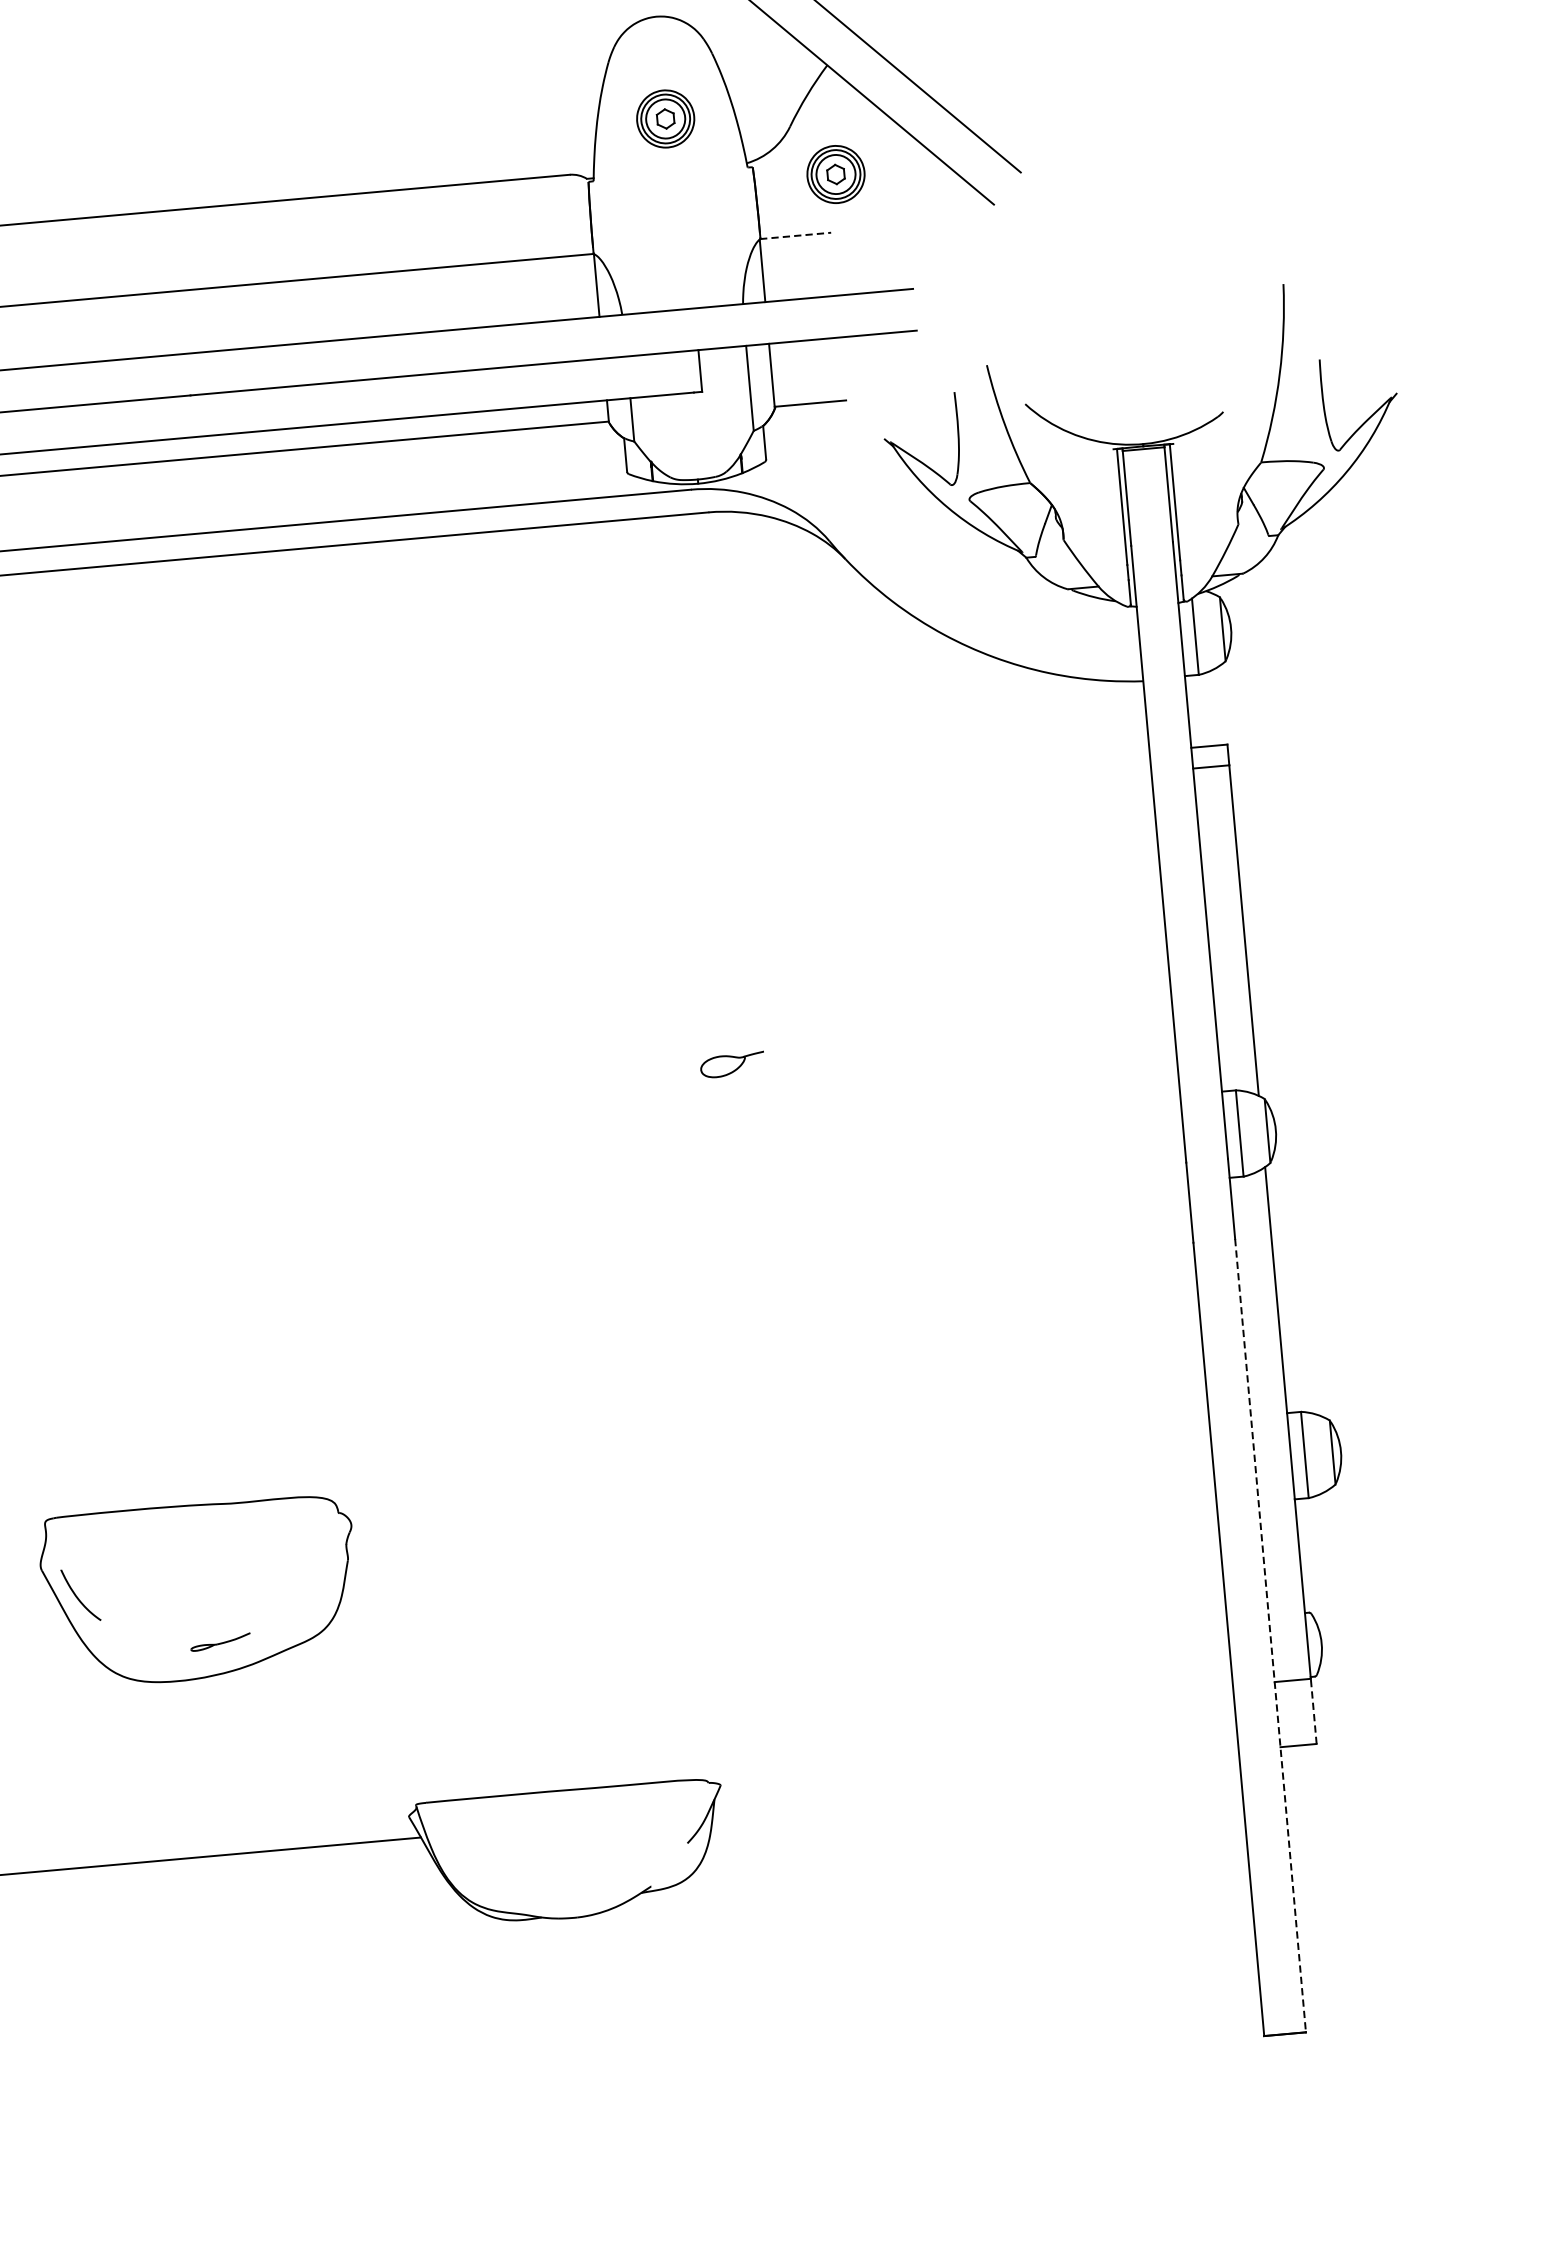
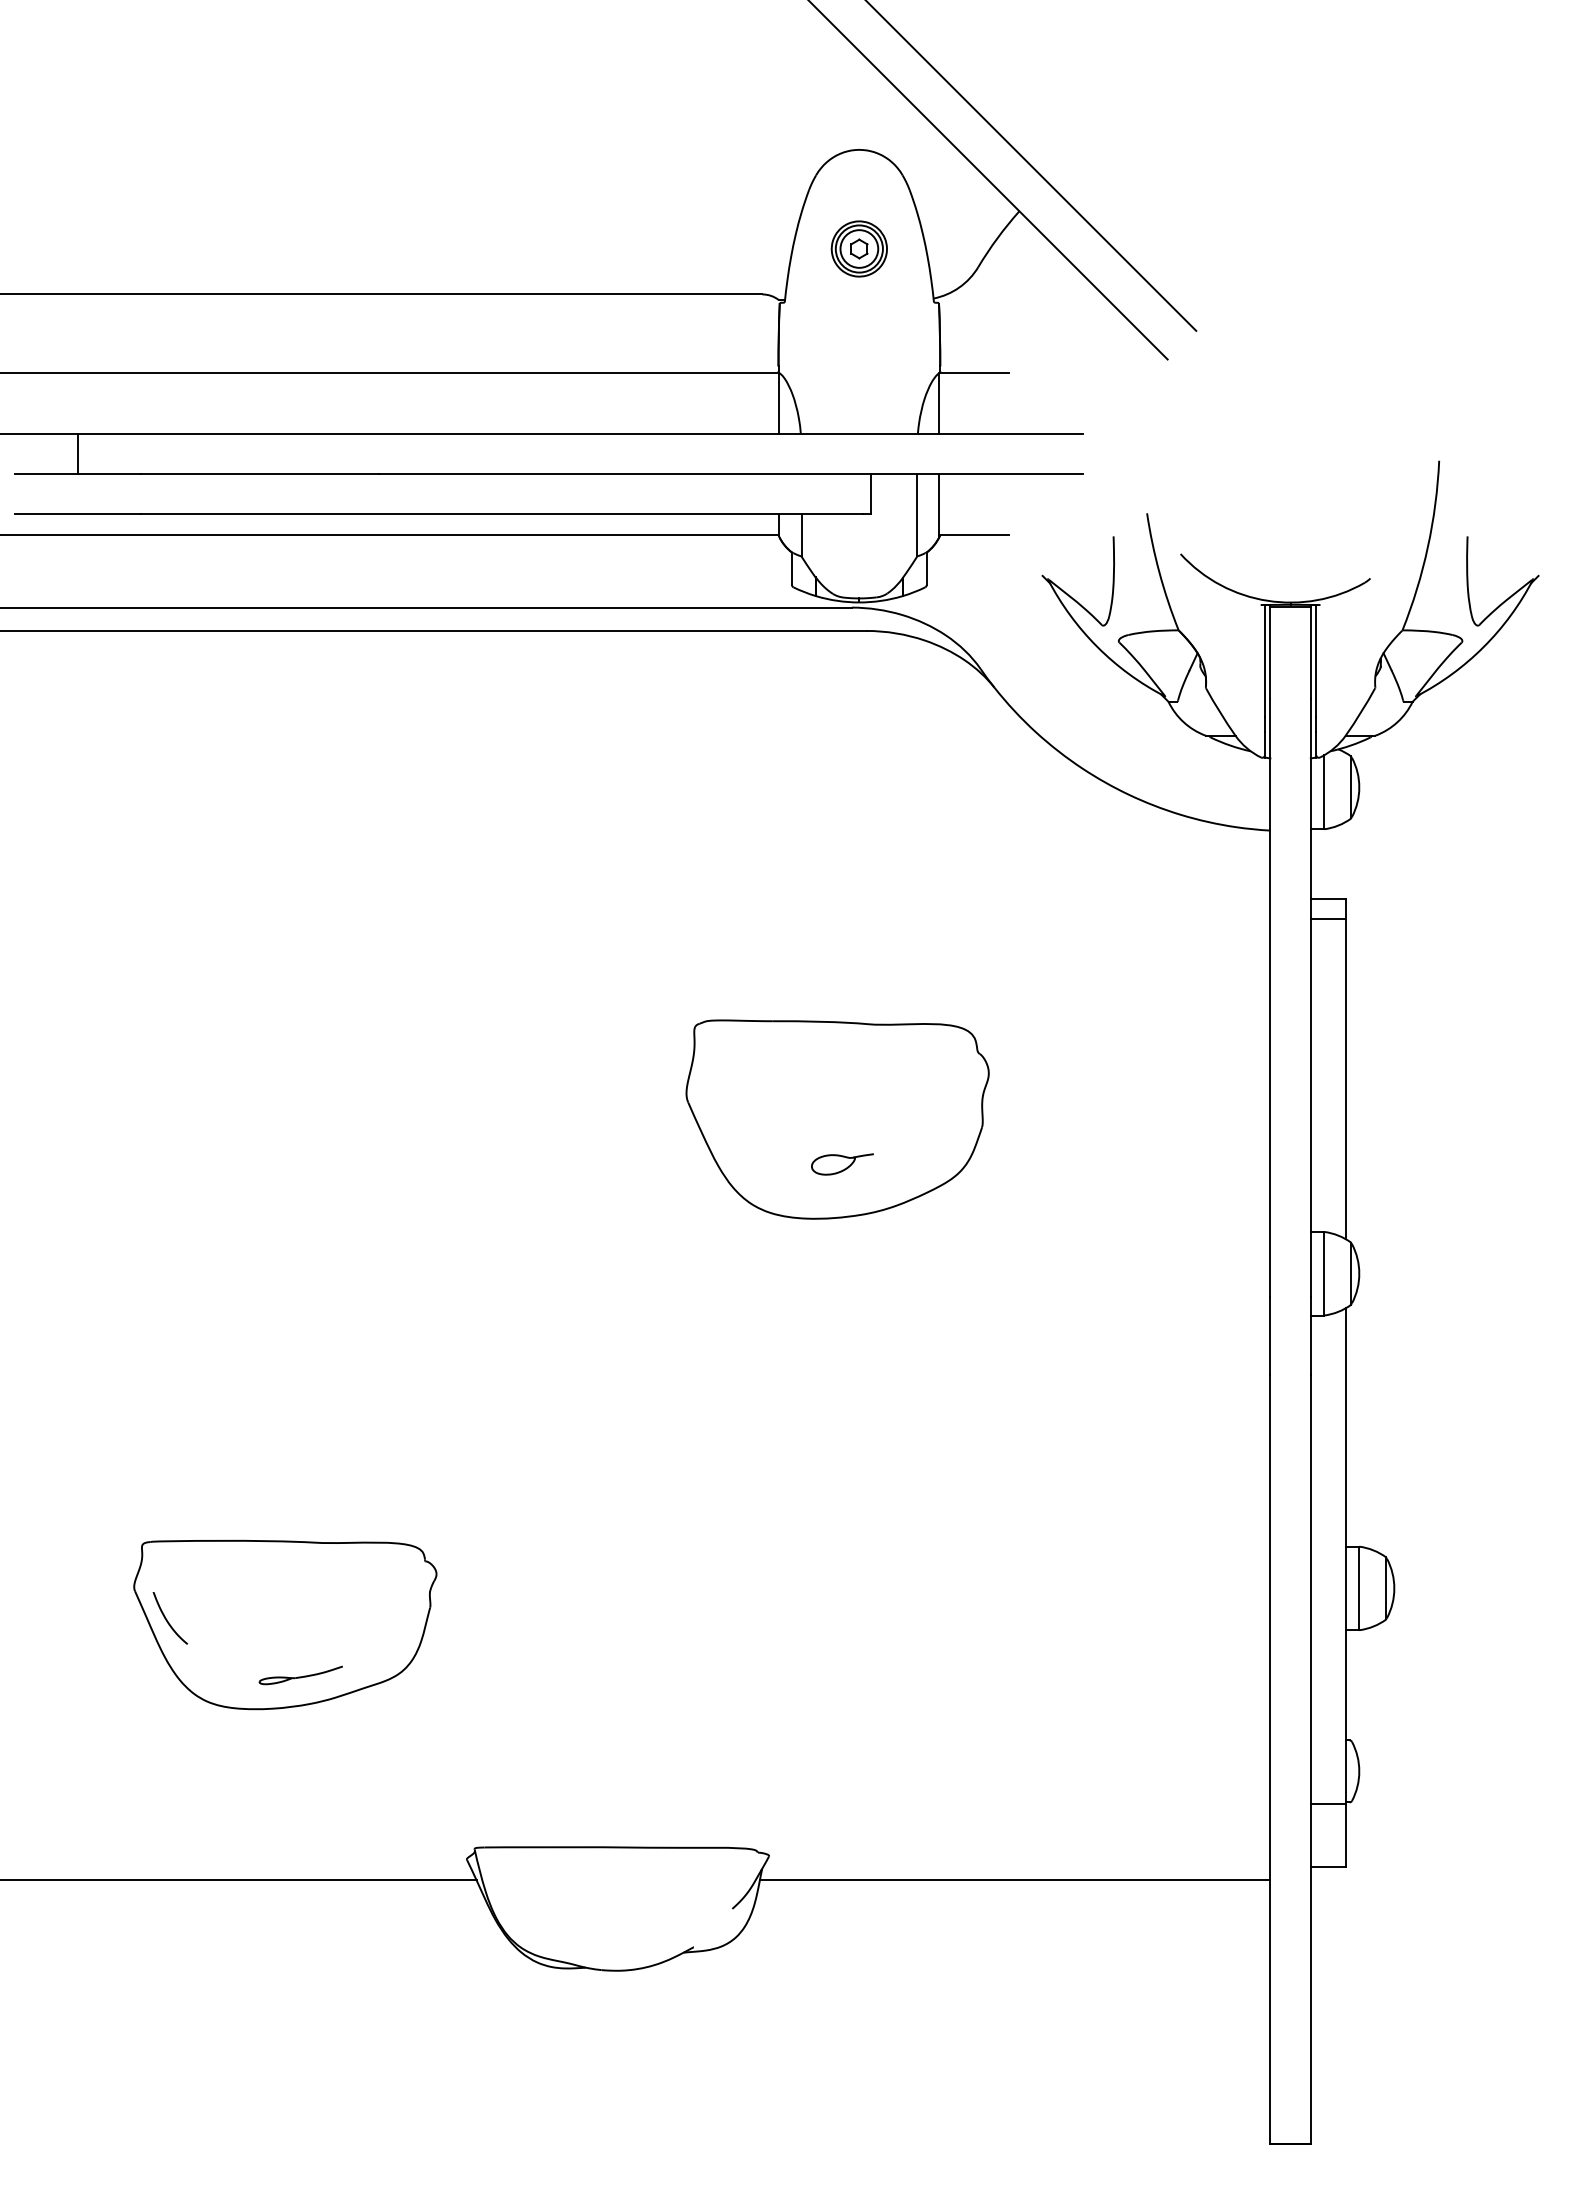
part: (835, 174) -> (1017, 316), removed
line: (795, 235) -> (974, 372), dashed -> solid
part: (723, 1019) -> (837, 1119), added
line: (1270, 1635) -> (1310, 1759), dashed -> solid
part: (220, 1642) -> (300, 1675), size x1.43
line: (1313, 1711) -> (1345, 1835), dashed -> solid
line: (975, 1788) -> (1014, 1880), added

